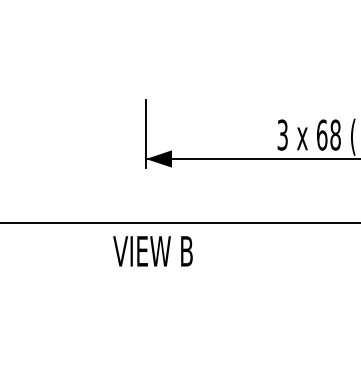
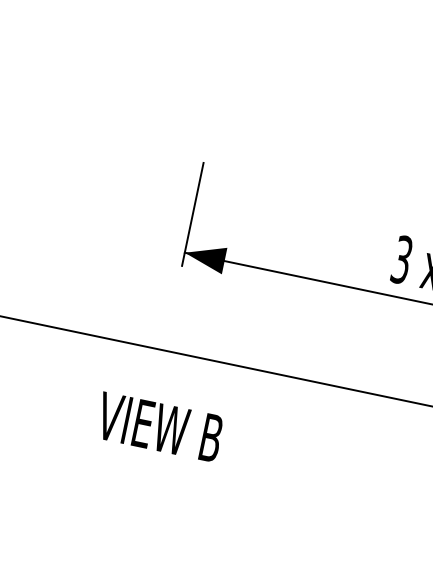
text: (152, 251) -> (158, 427), moved

